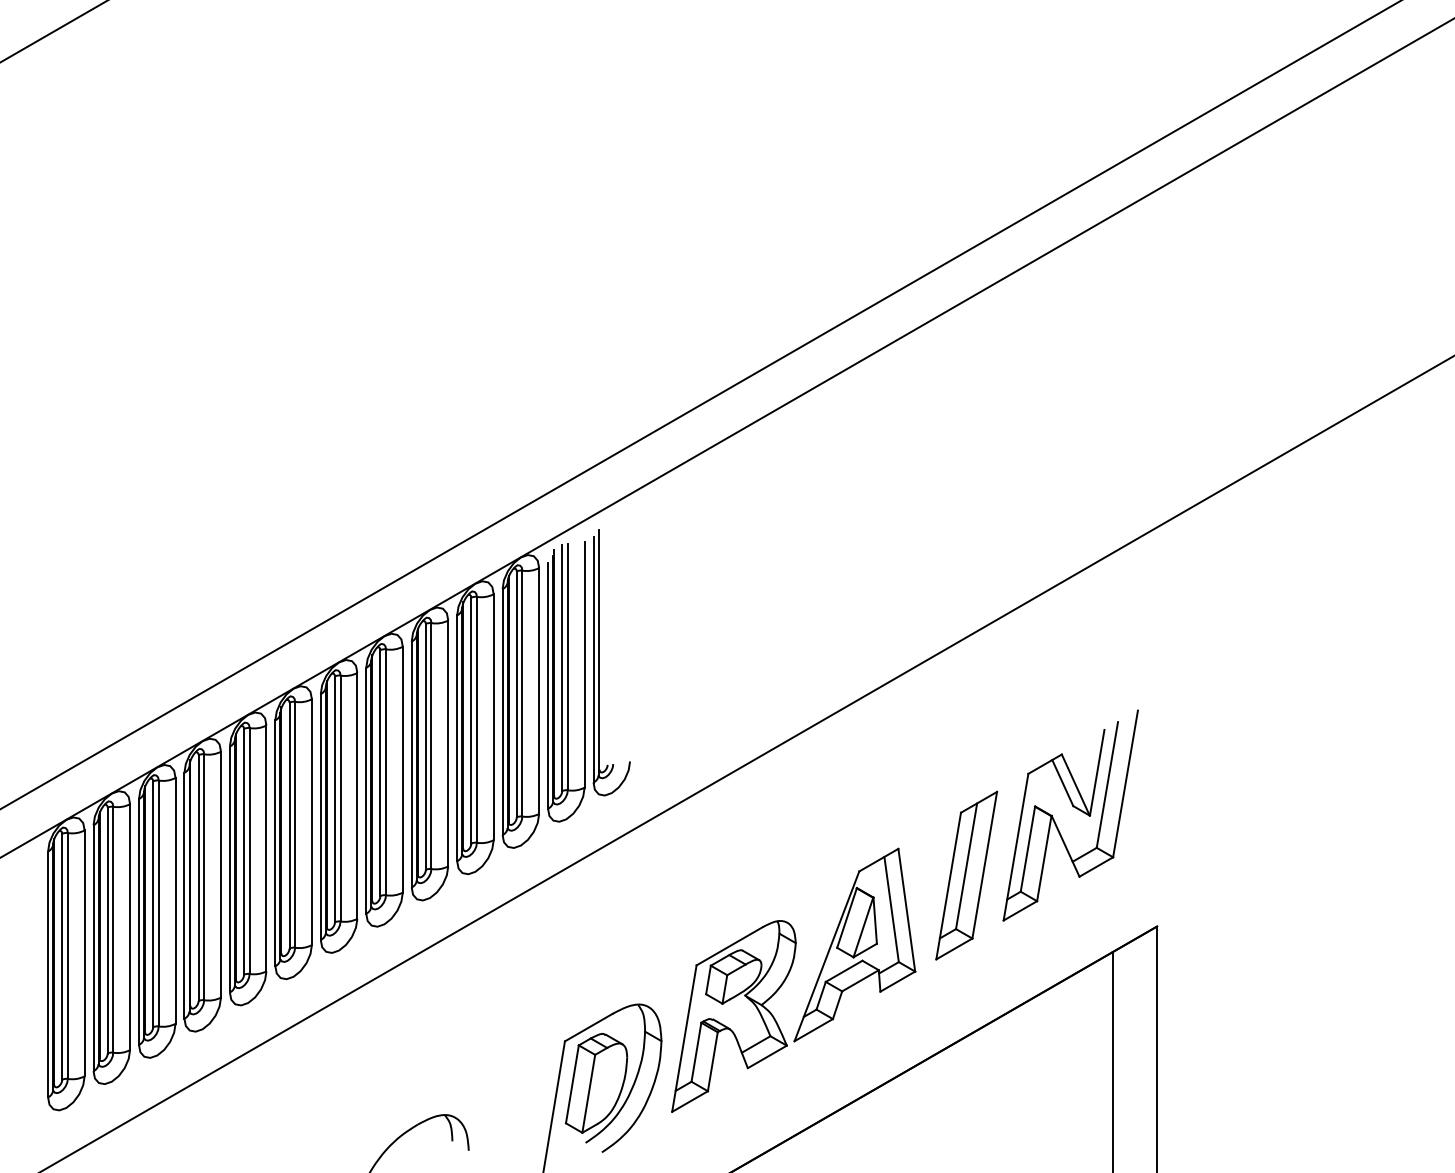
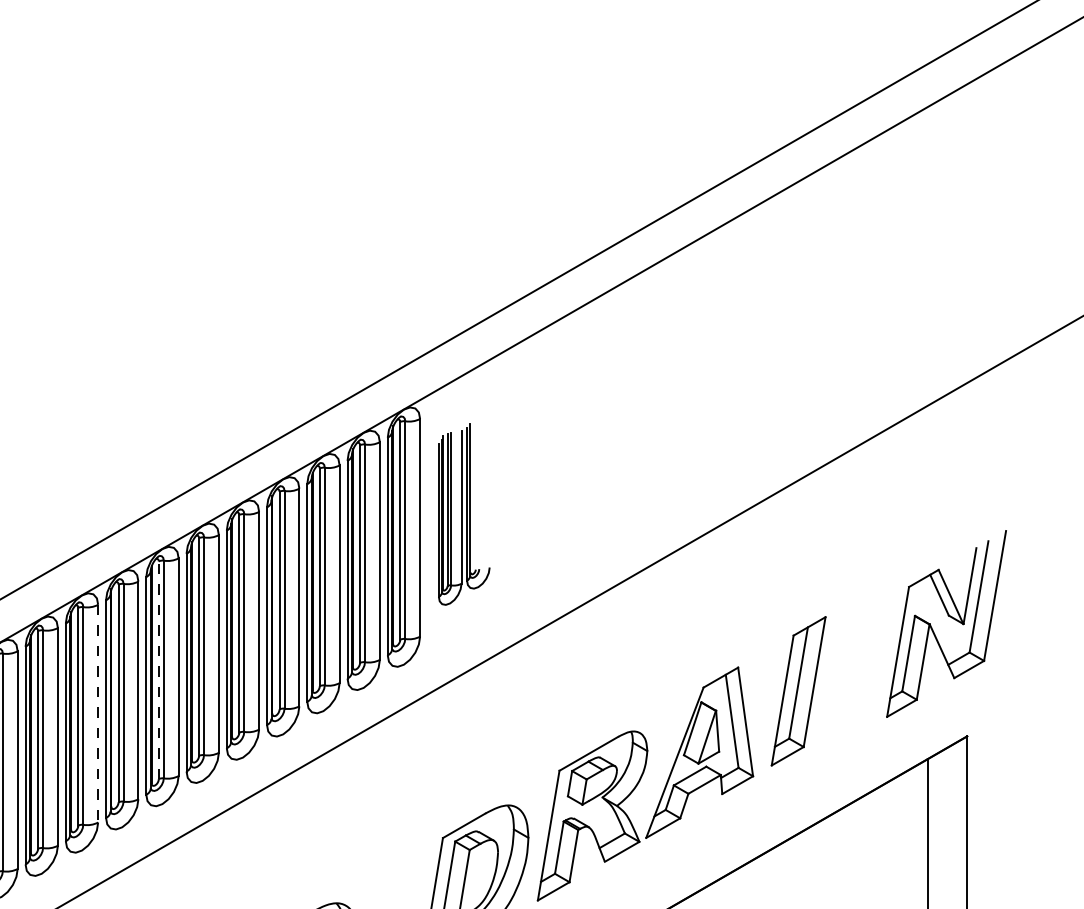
part: (588, 675) -> (463, 514), size x0.7
part: (1073, 807) -> (949, 616), moved
line: (244, 851) -> (159, 669), solid -> dashed
line: (175, 900) -> (98, 713), solid -> dashed

